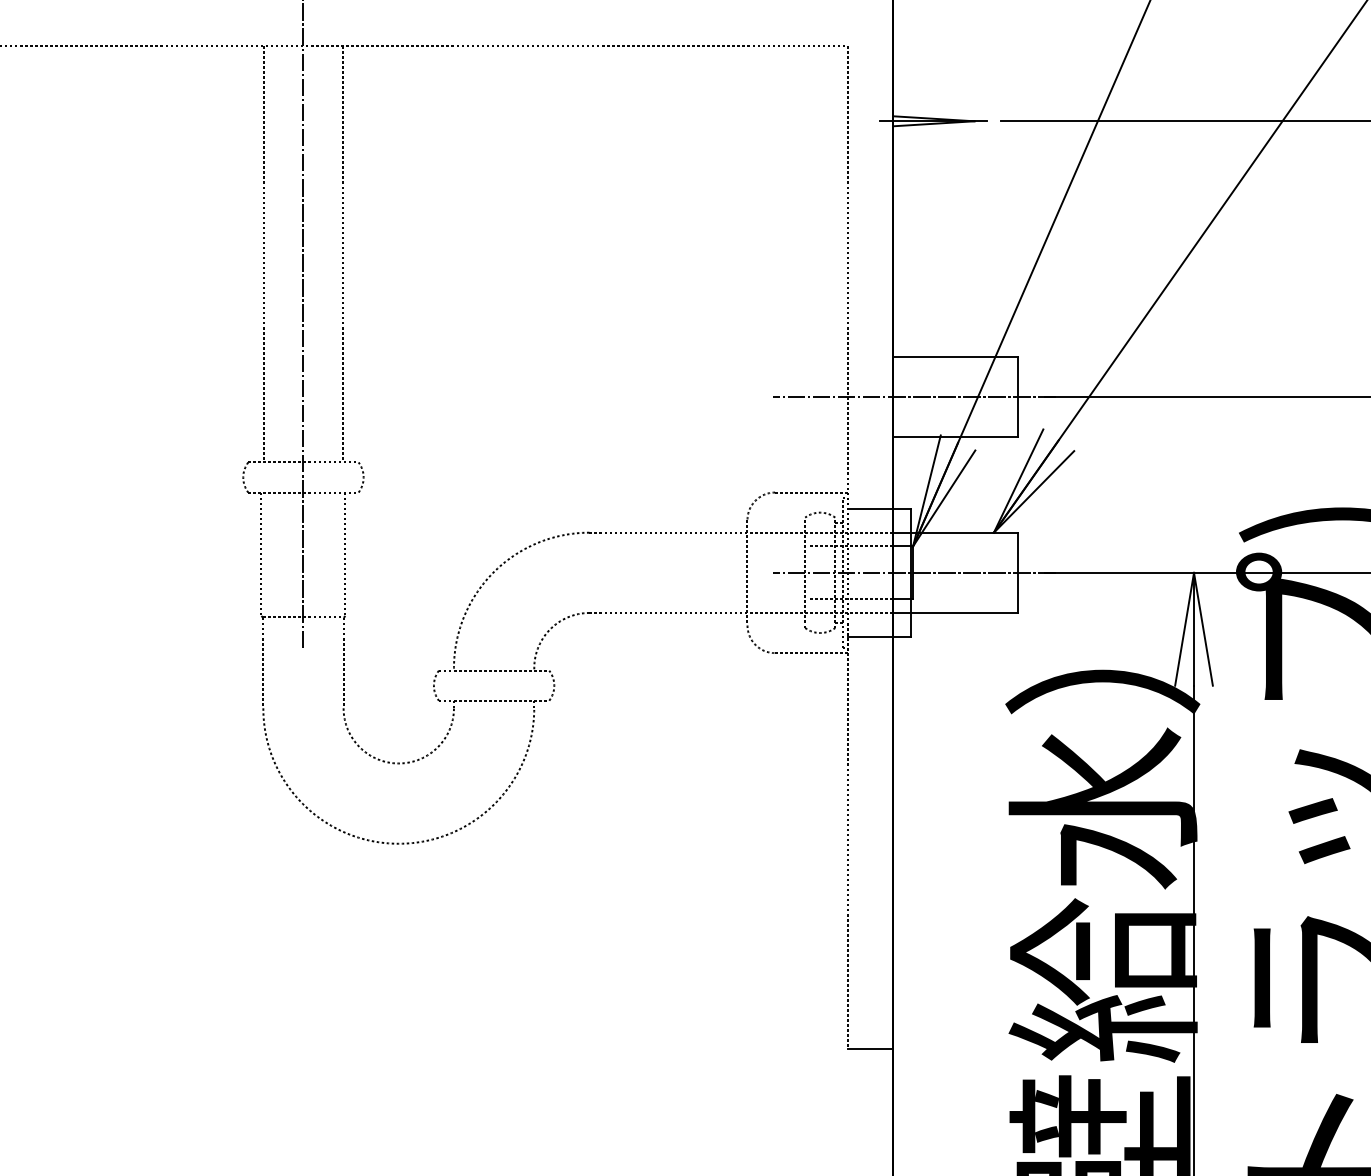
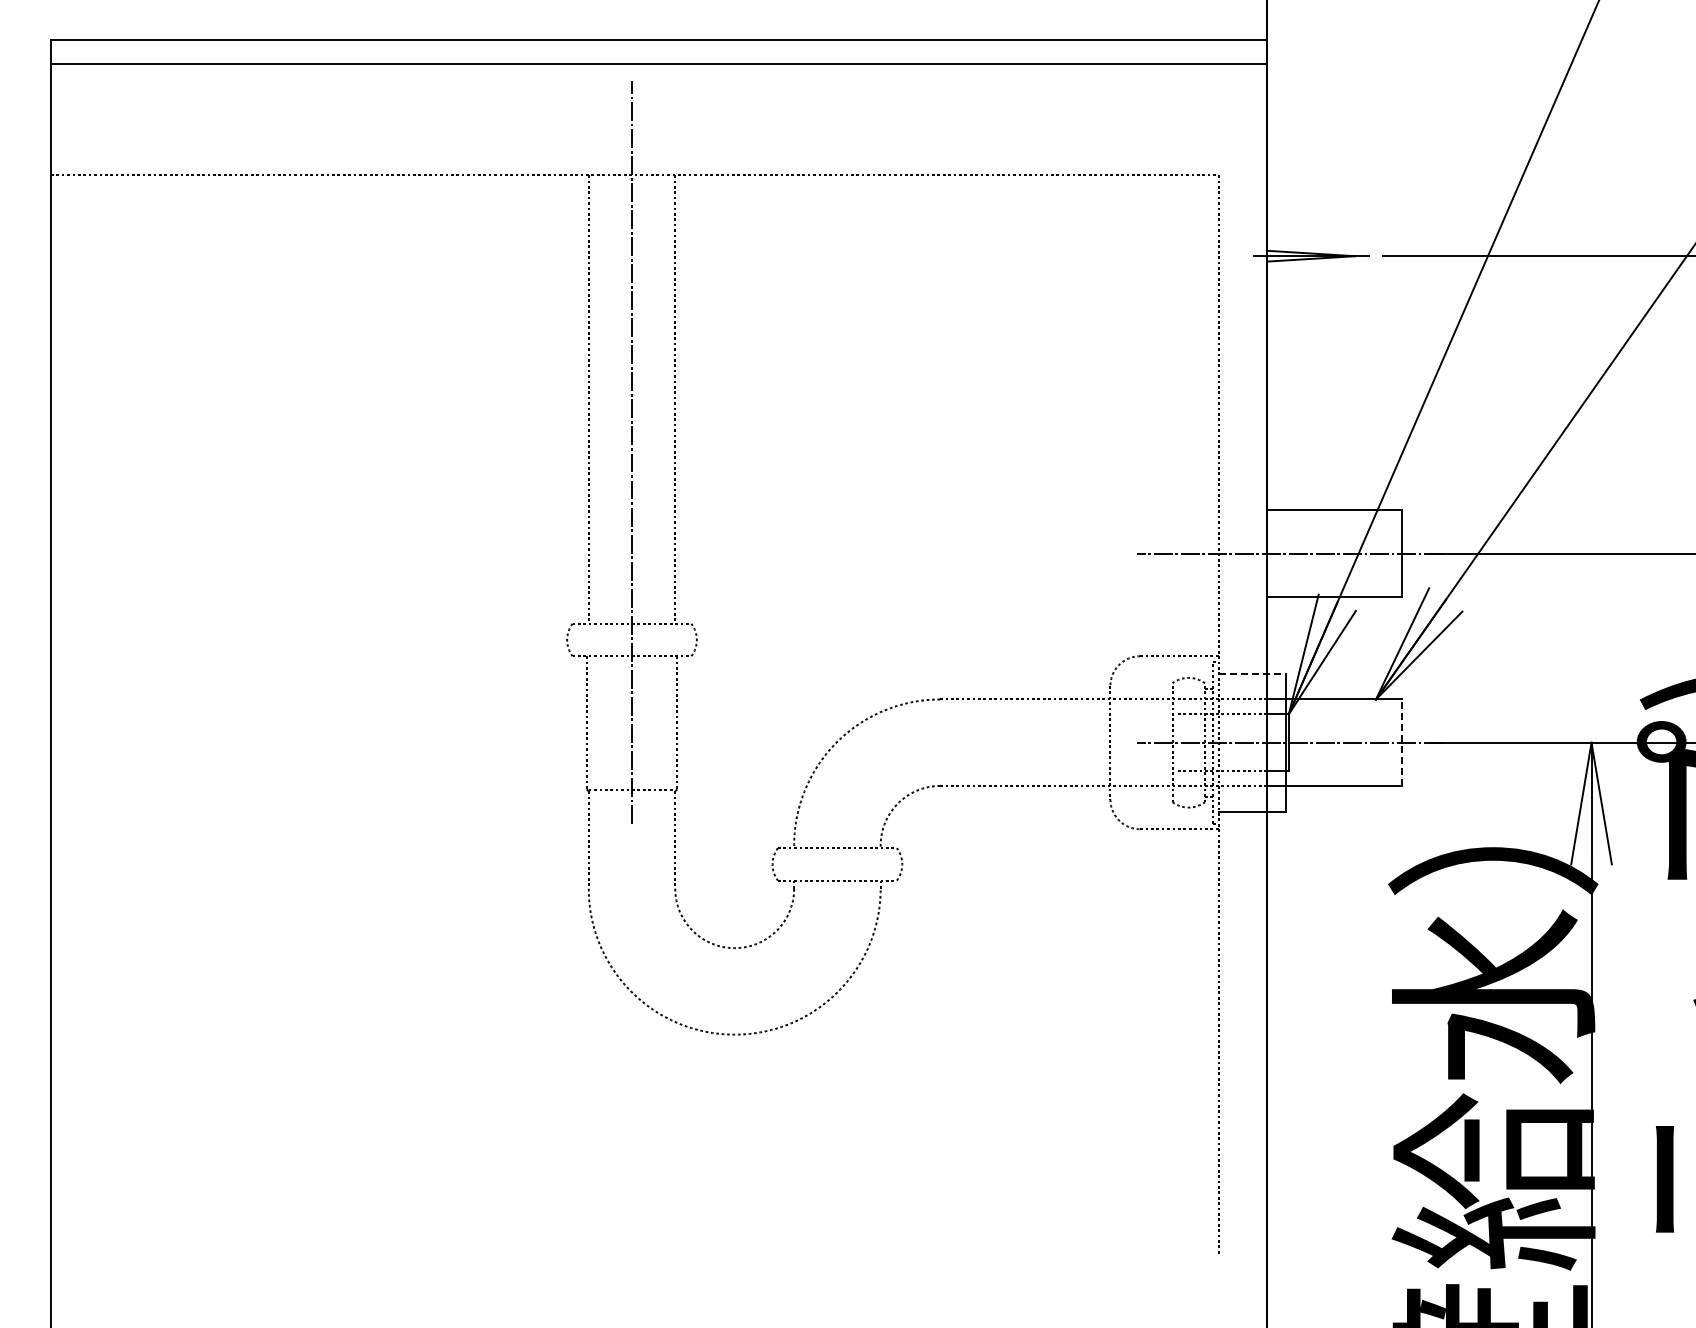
line: (879, 508) -> (1252, 673), solid -> dashed
line: (1018, 572) -> (1402, 742), solid -> dashed
line: (870, 1049) -> (1242, 1256), removed

